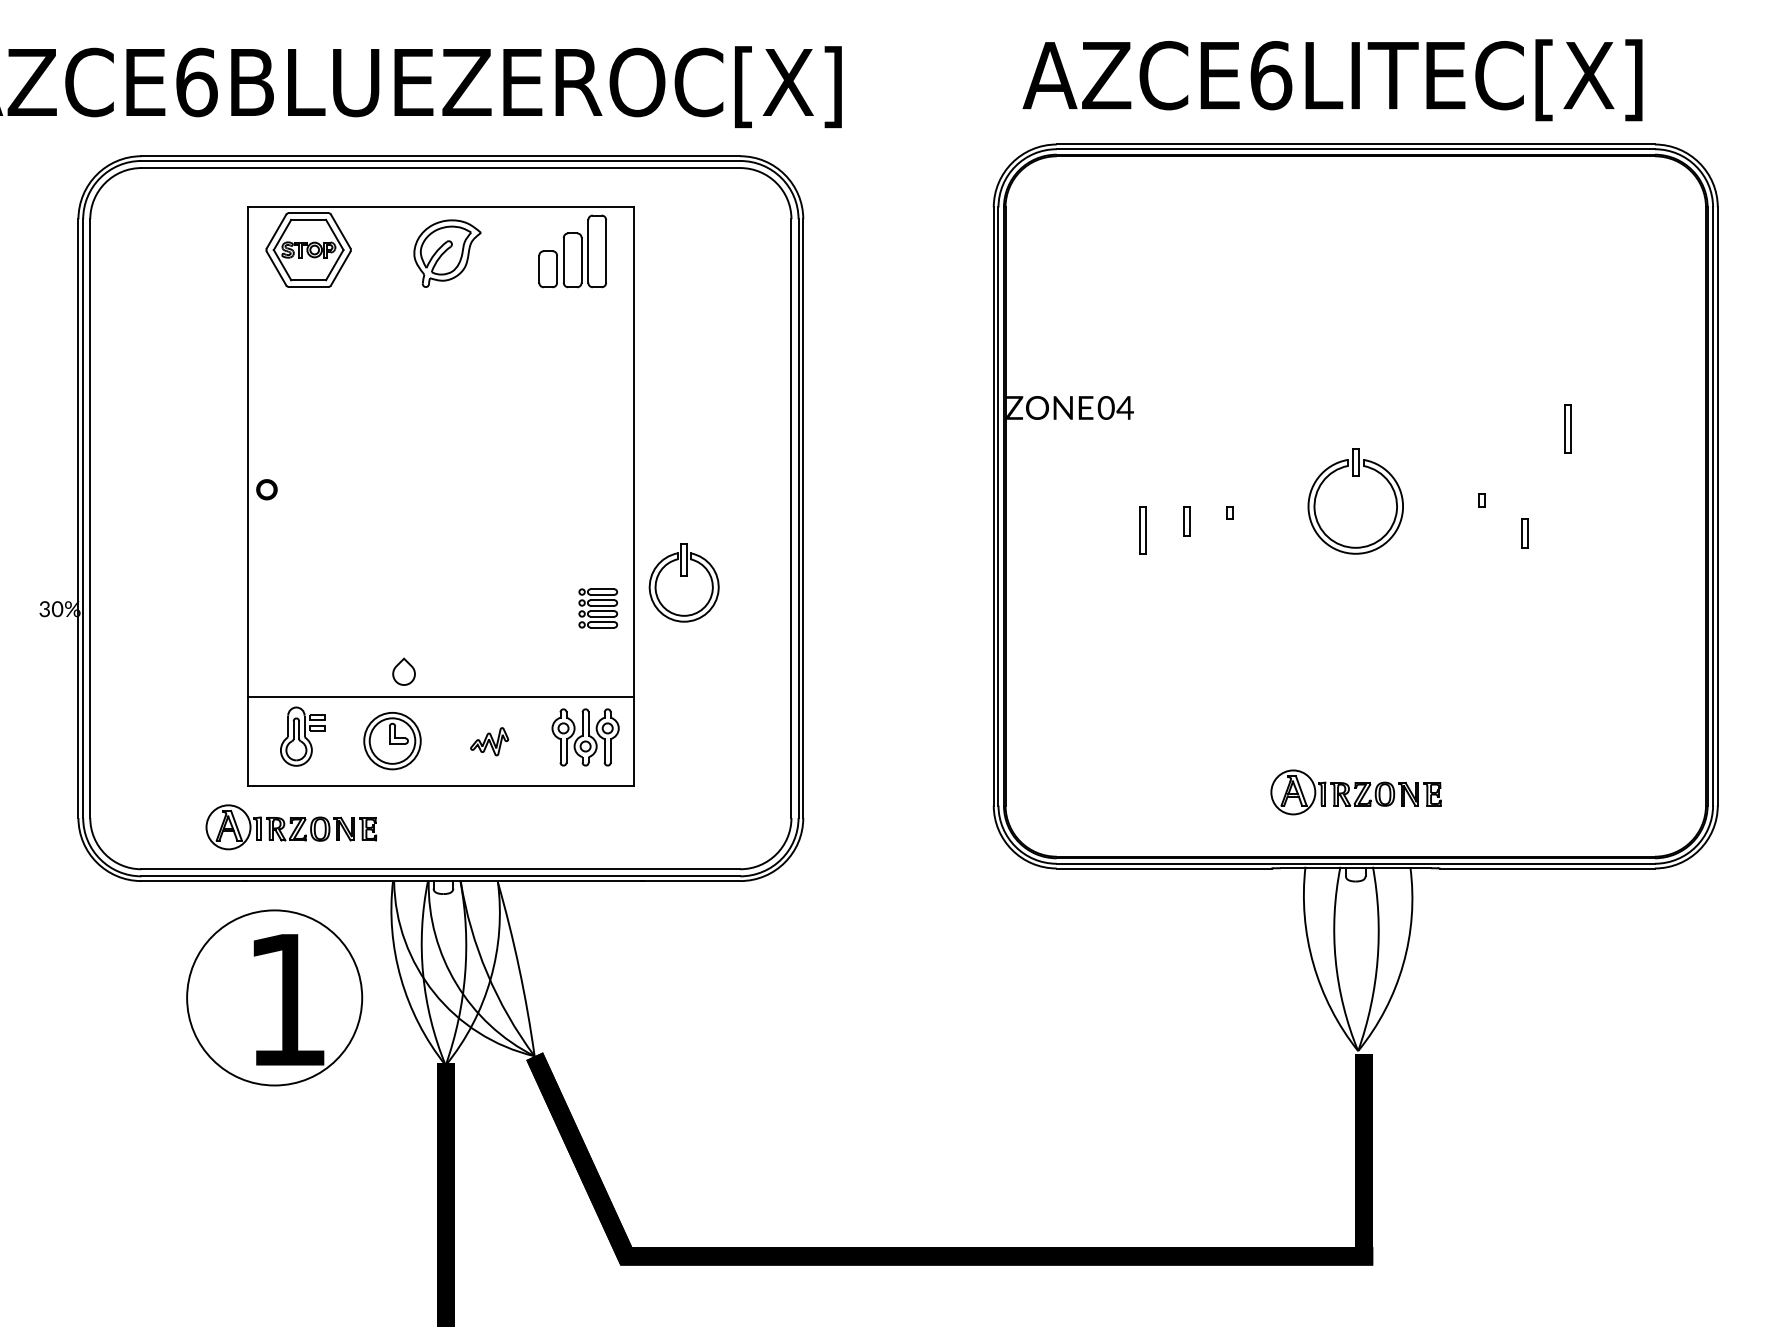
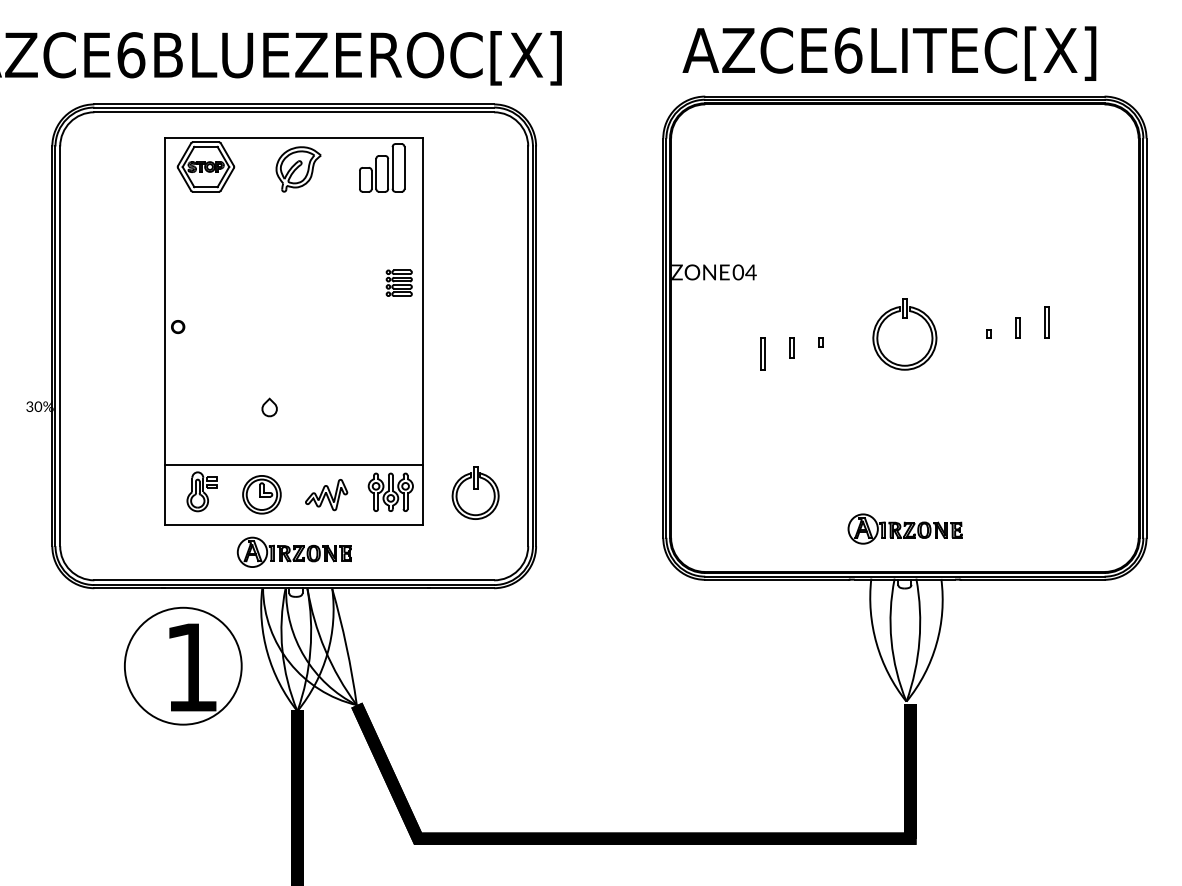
part: (1567, 429) -> (1046, 322), moved
part: (1524, 532) -> (1017, 327), moved
part: (683, 581) -> (475, 492), moved
part: (597, 607) -> (398, 282), moved
part: (403, 671) -> (269, 407), moved
part: (489, 742) -> (326, 495), size x1.67
part: (289, 826) -> (293, 551), moved

